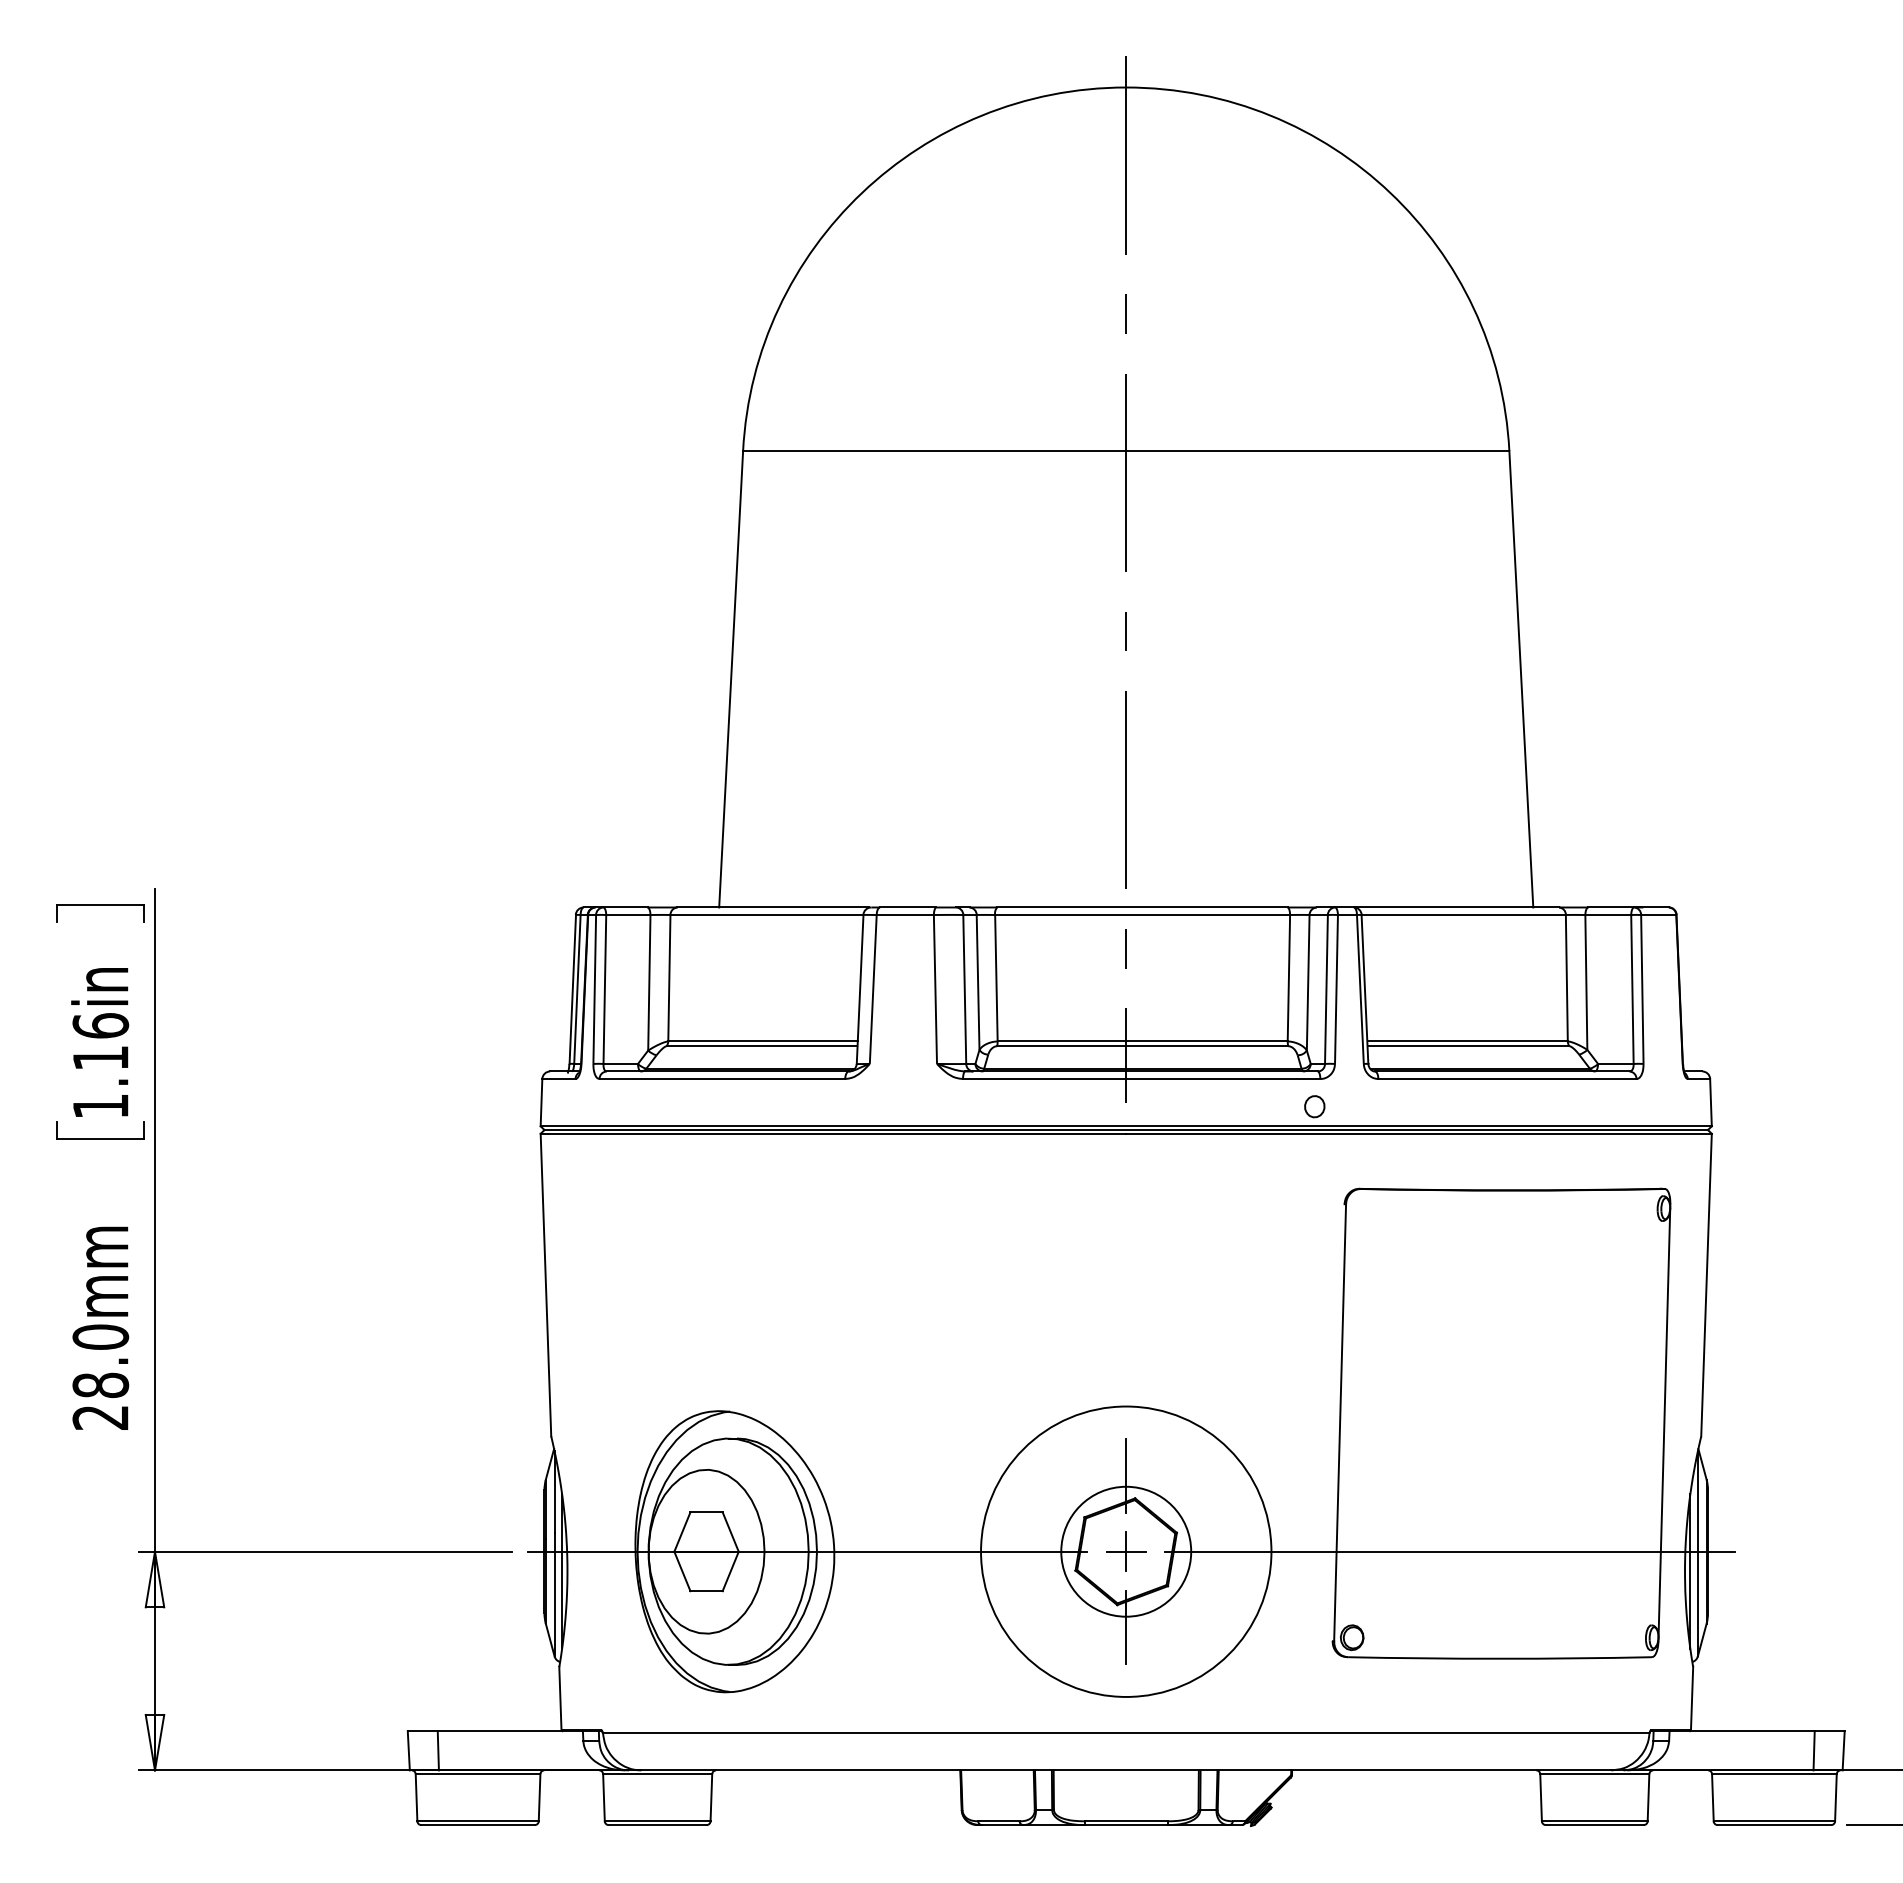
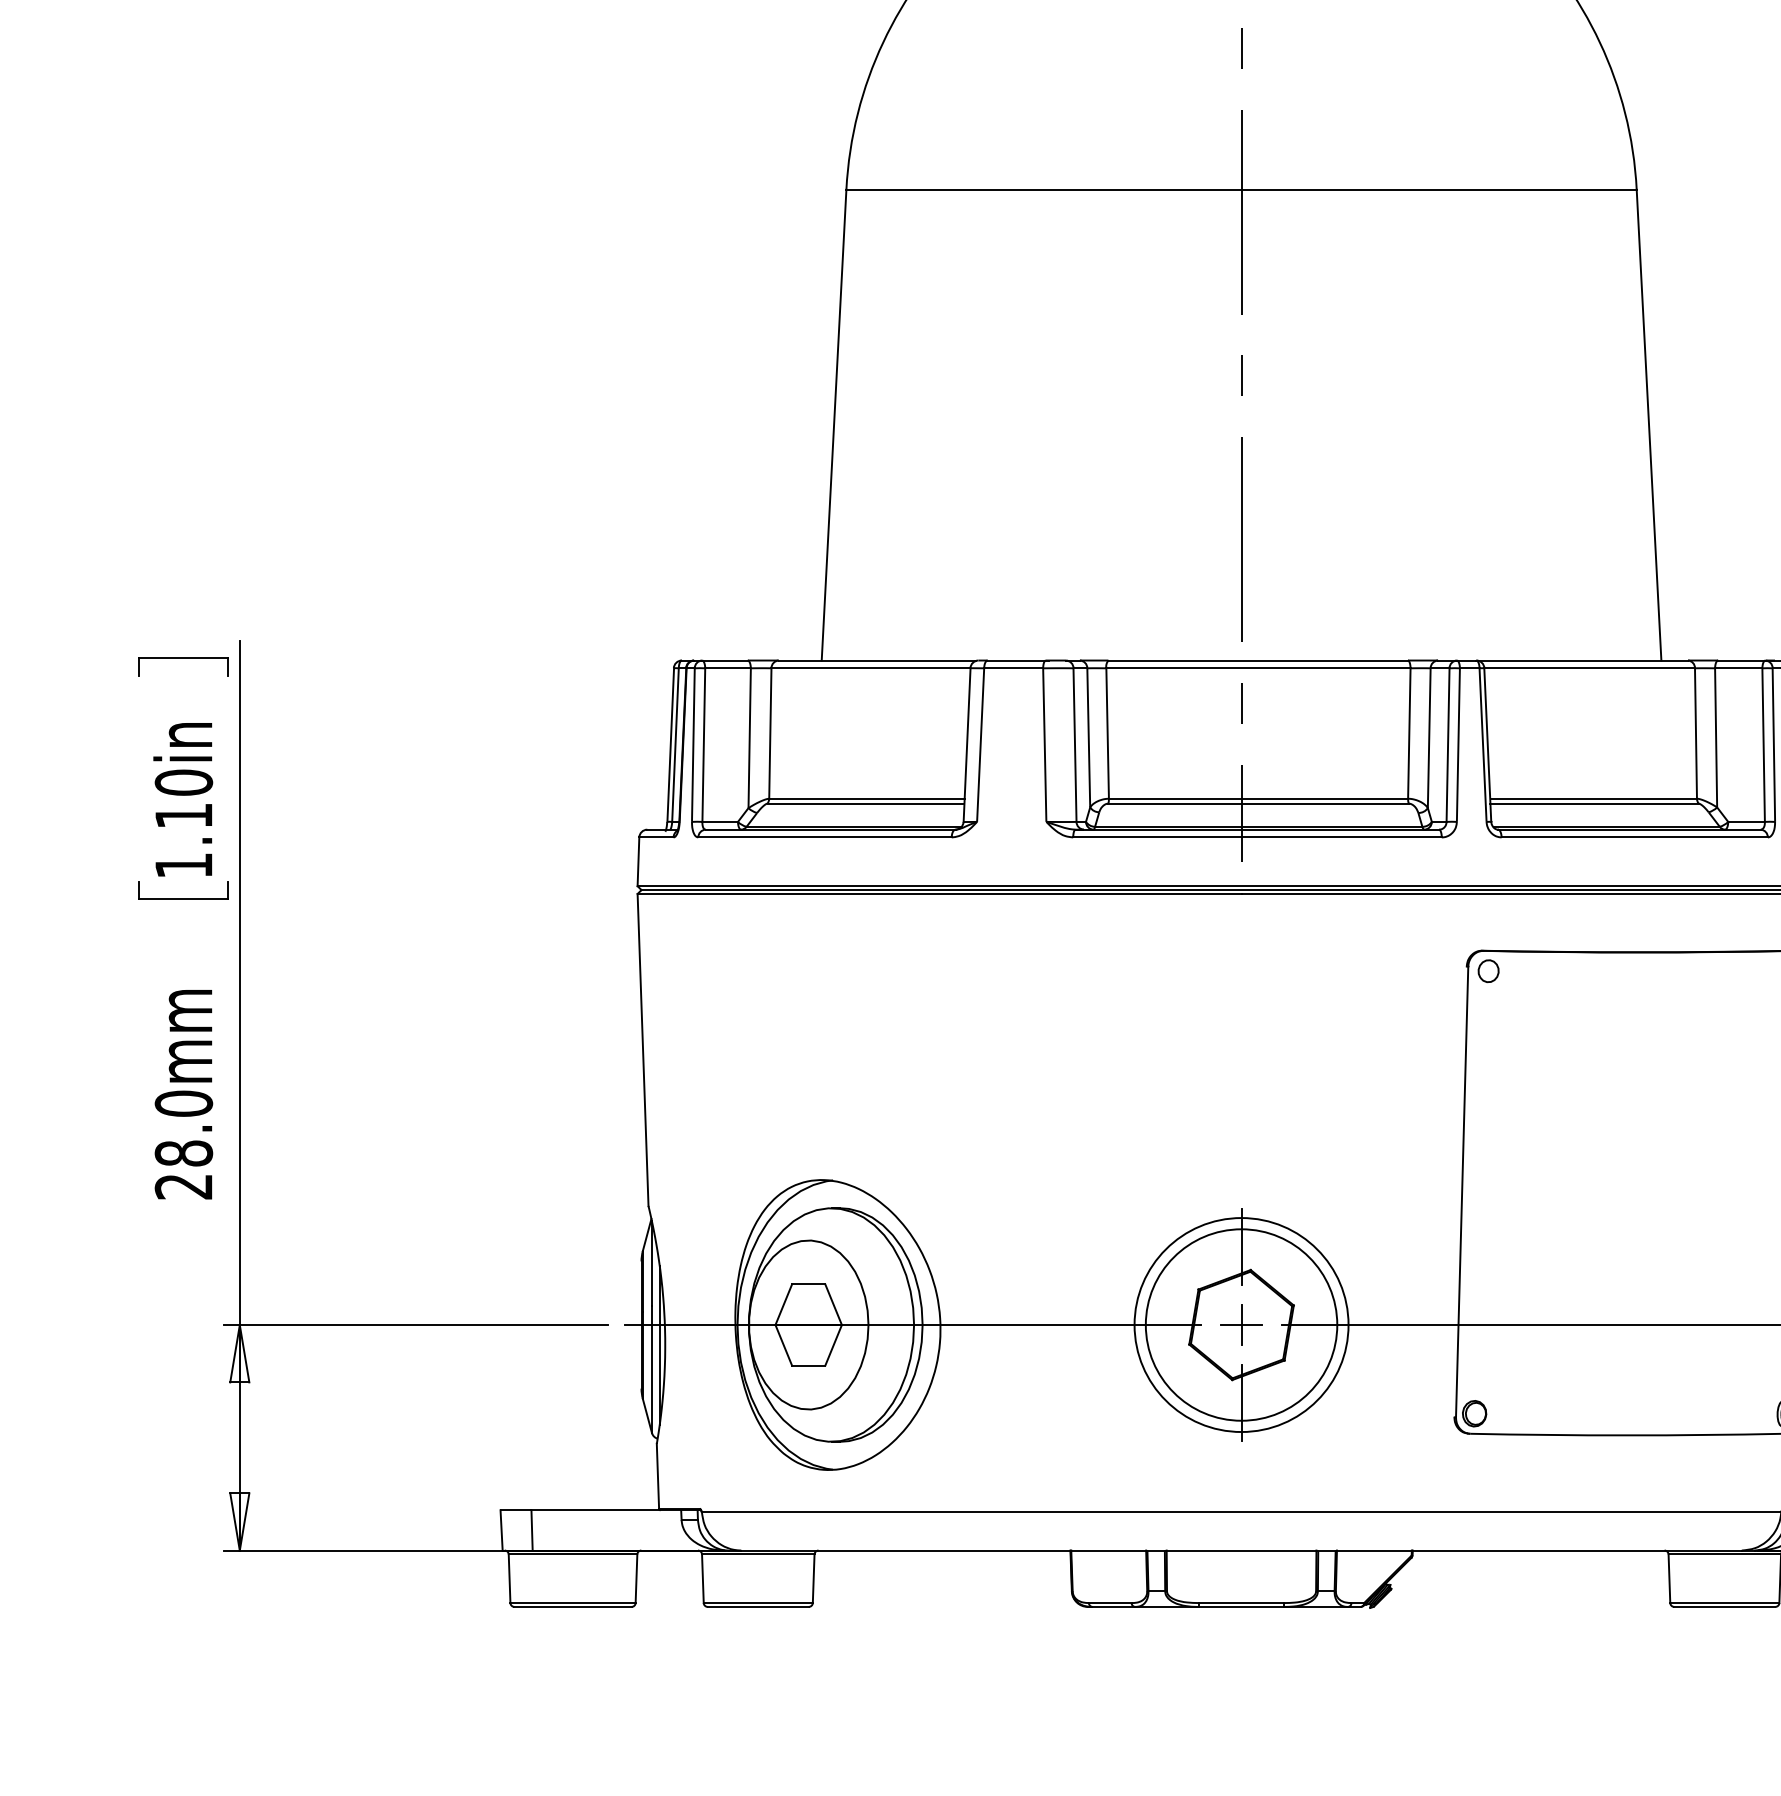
text: (100, 1025) -> (183, 782), 1.16in -> 1.10in
part: (1314, 1106) -> (1488, 971), moved
circle: (1125, 1551) -> (1240, 1324), size x0.71
circle: (1126, 1551) -> (1241, 1324), size x1.43

